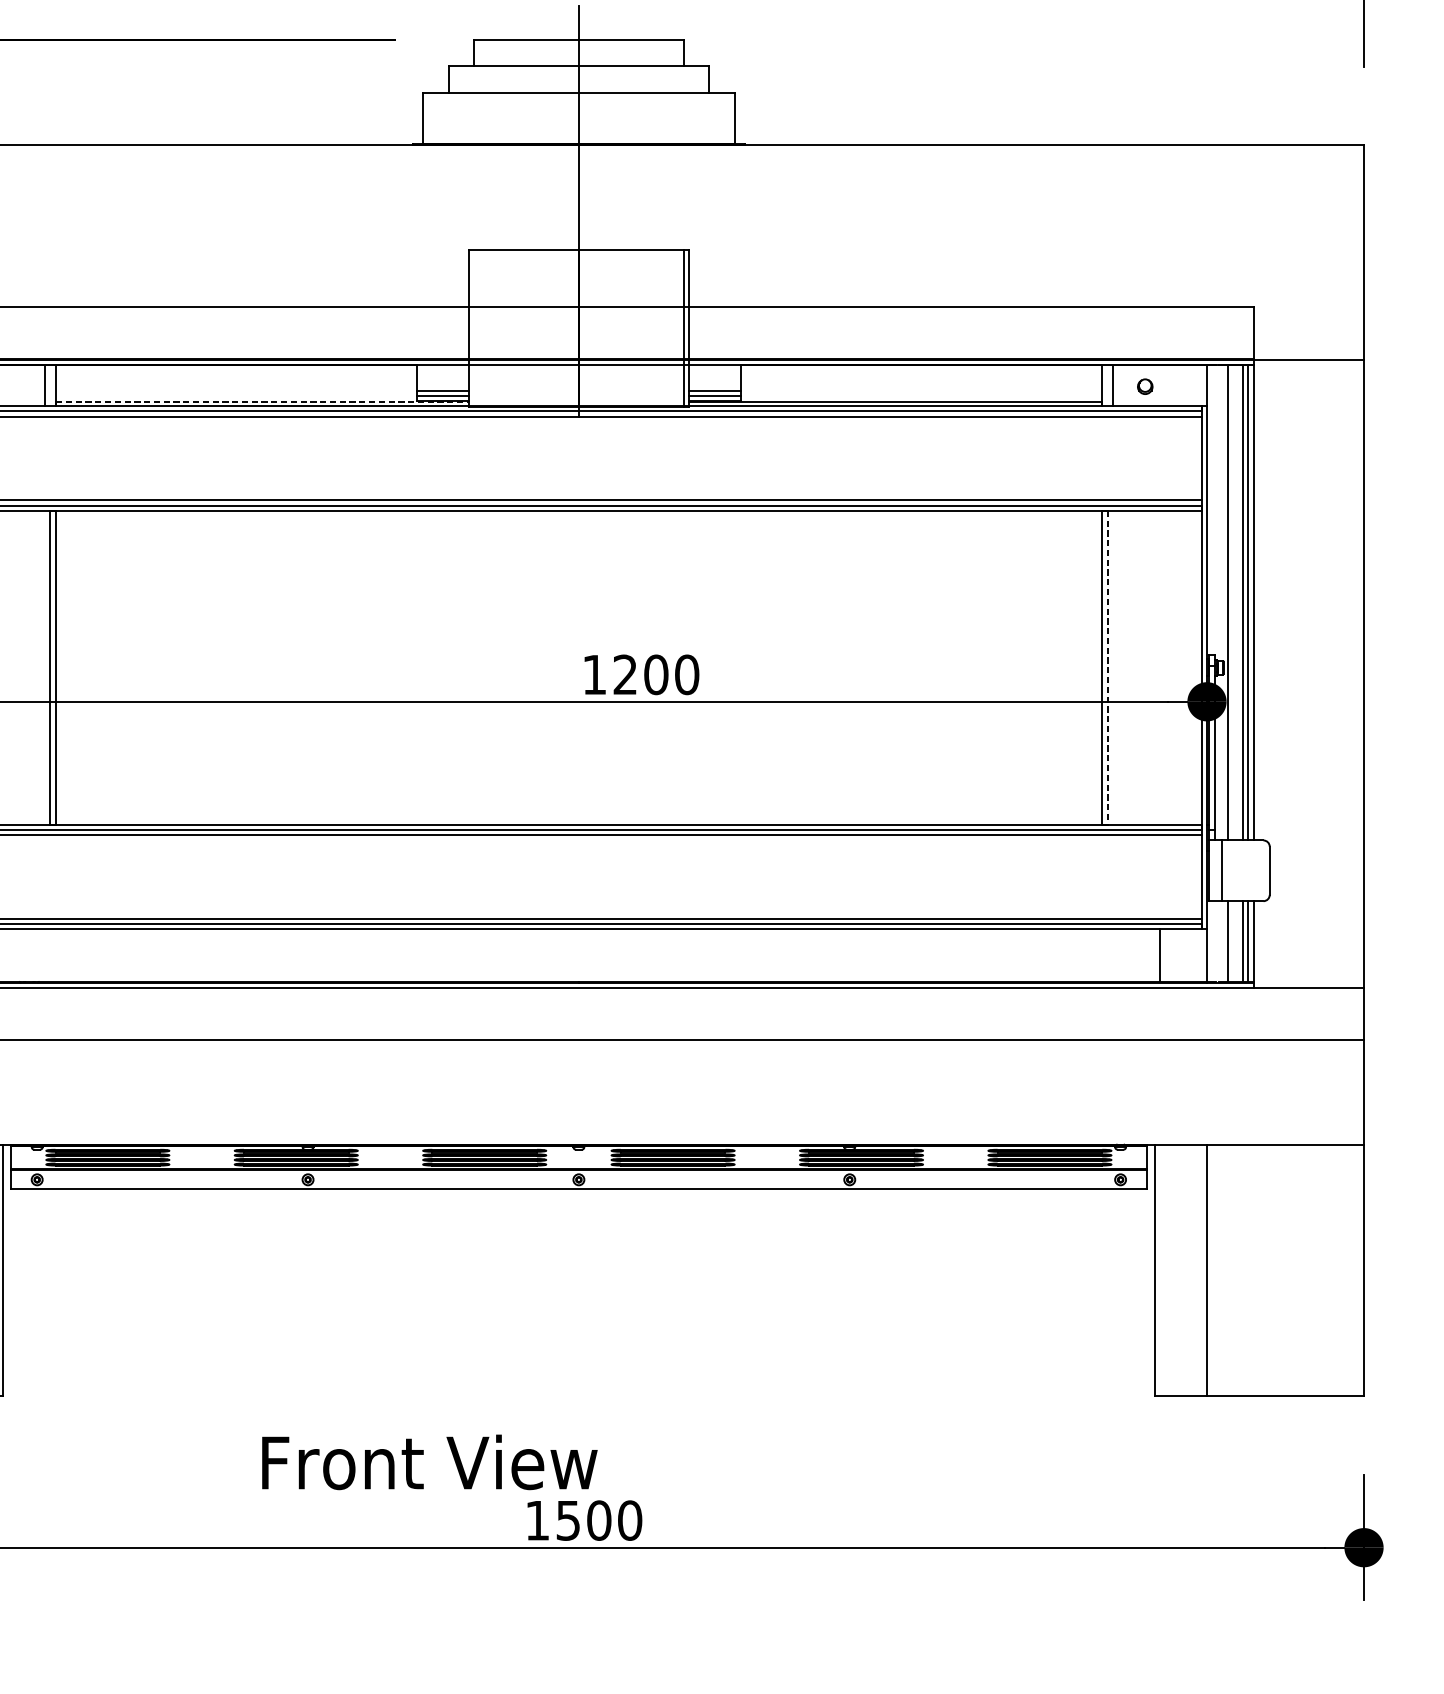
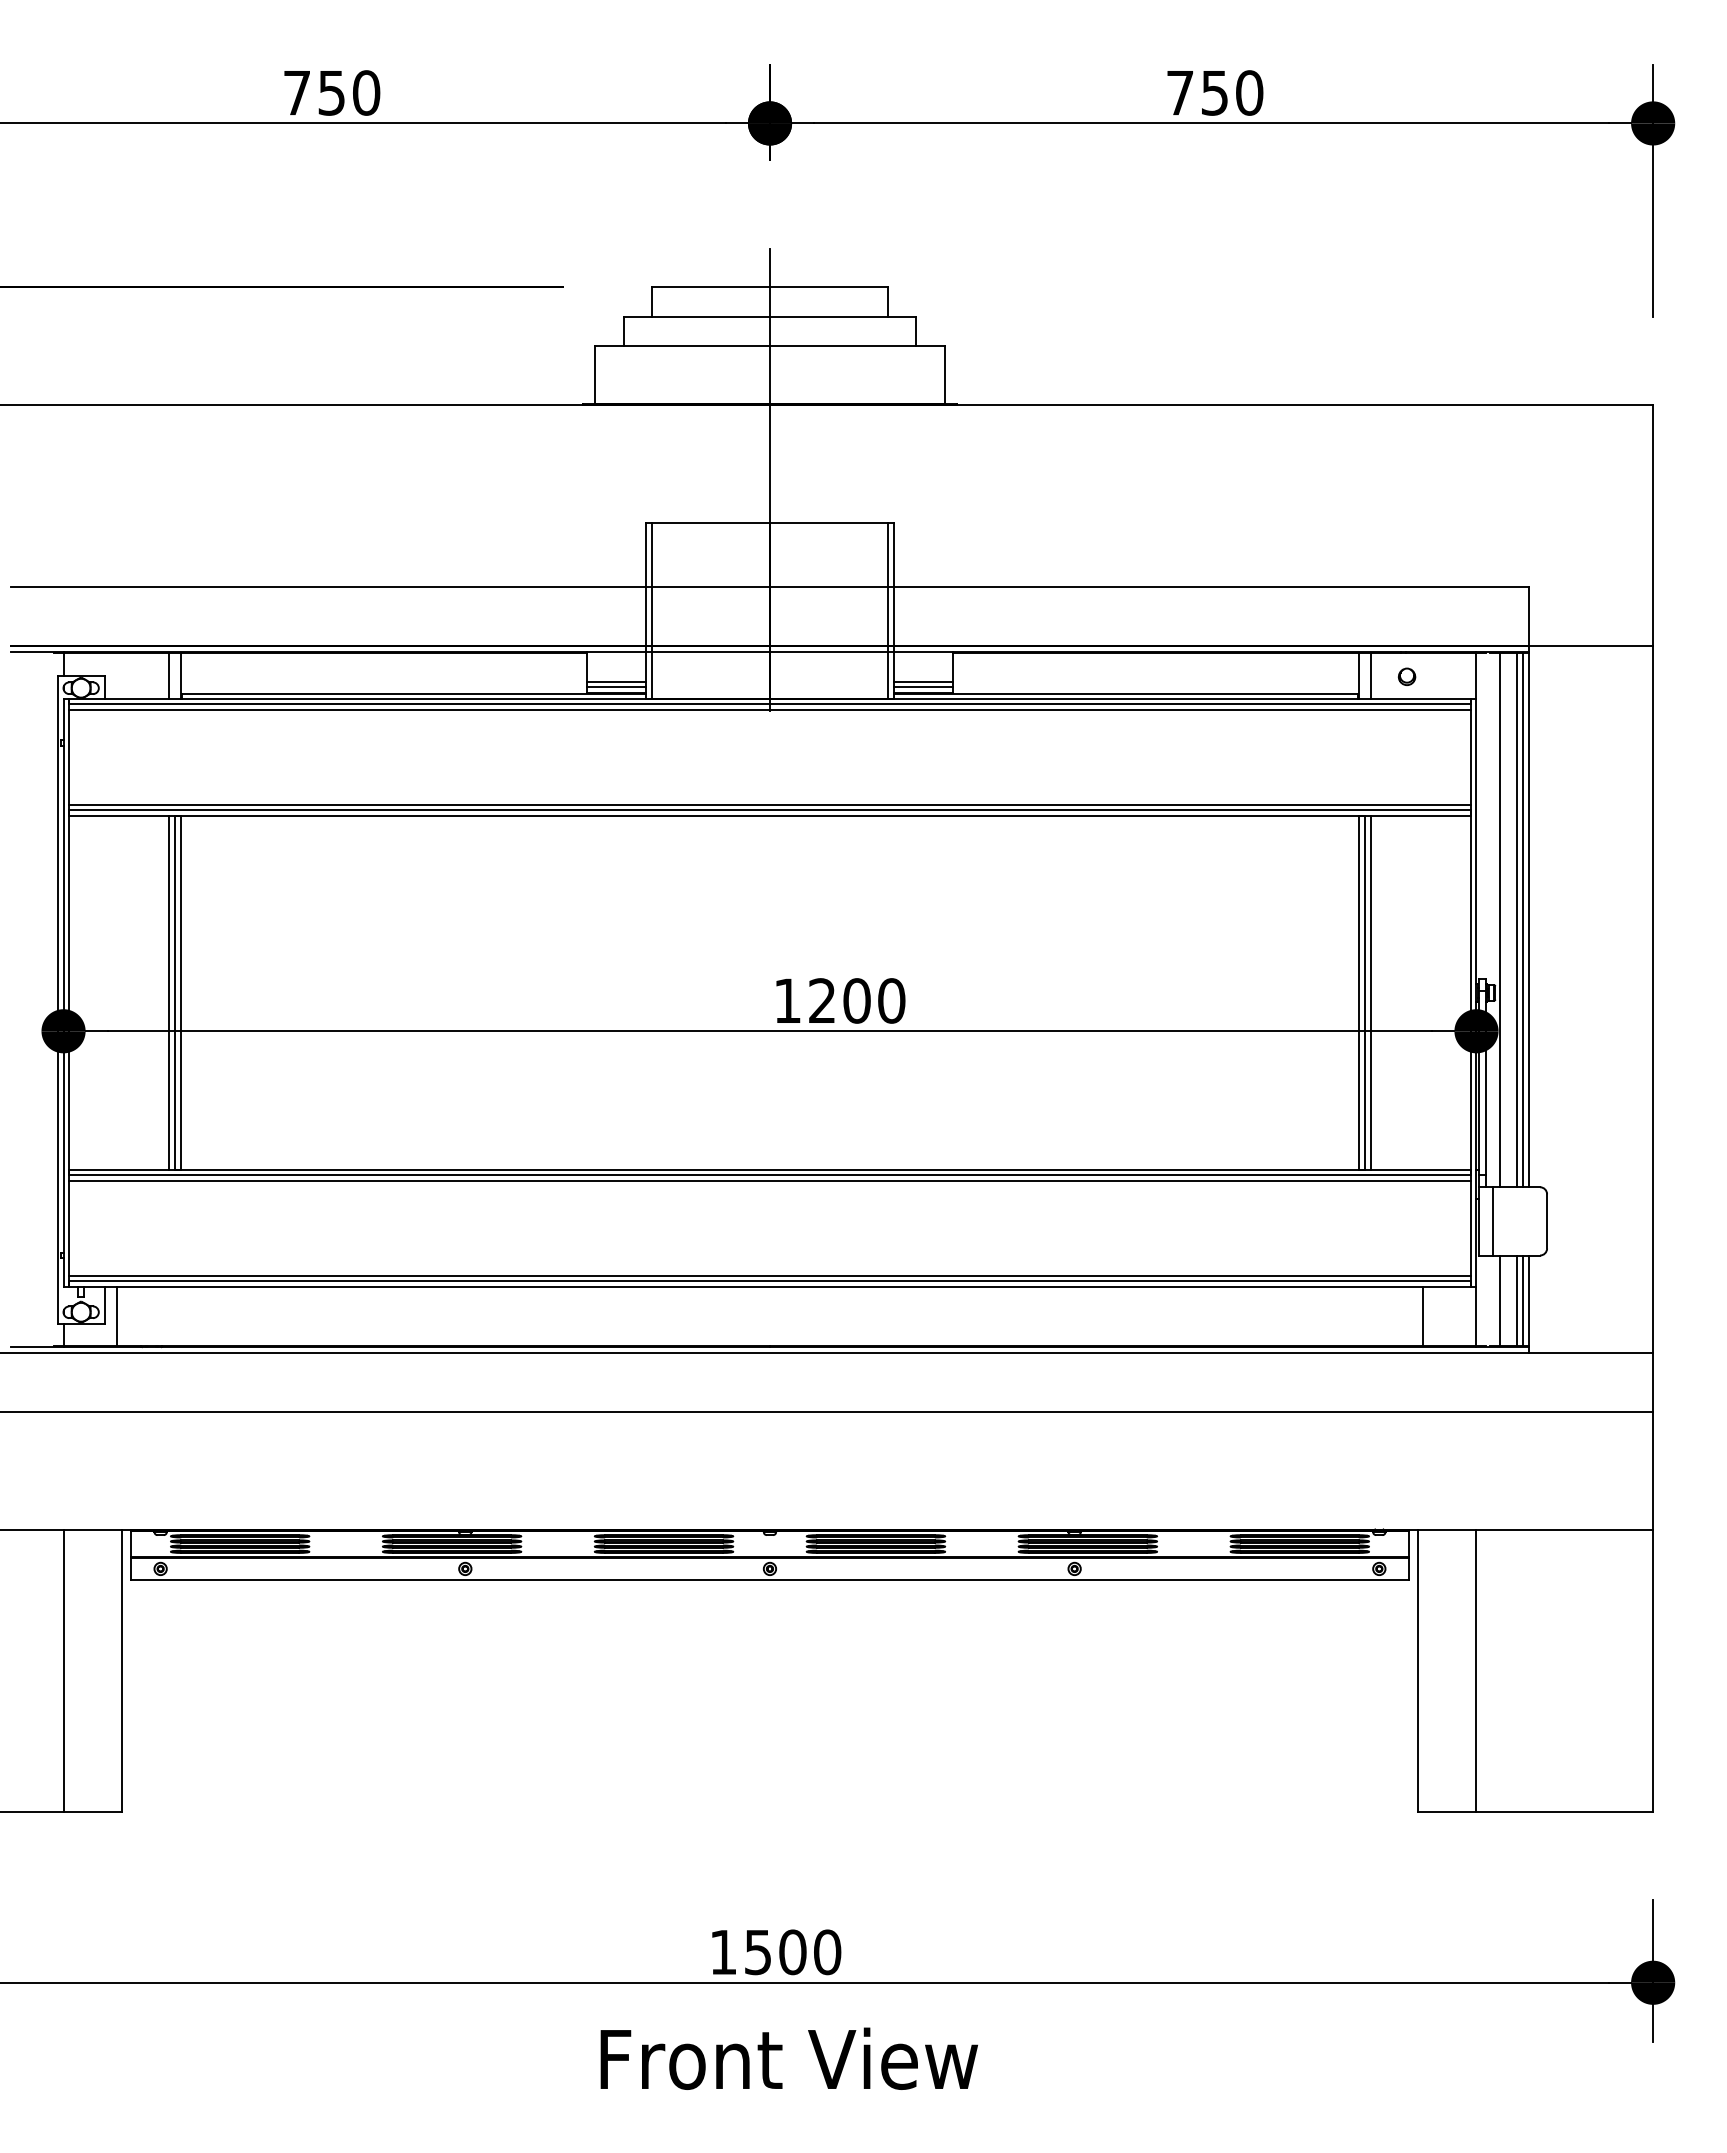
line: (474, 327) -> (652, 610), added
line: (262, 401) -> (414, 693), dashed -> solid
line: (45, 667) -> (169, 992), added
line: (1107, 667) -> (1364, 992), dashed -> solid
line: (1112, 667) -> (1370, 992), added
text: (429, 1462) -> (788, 2058), moved

